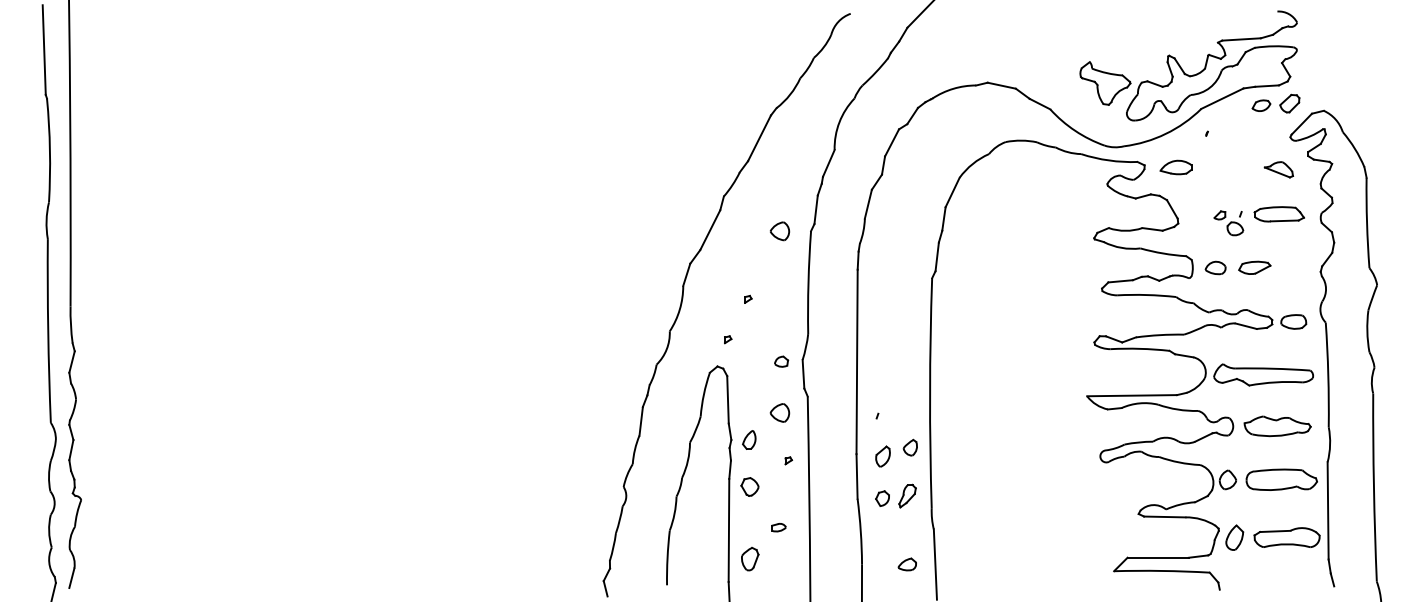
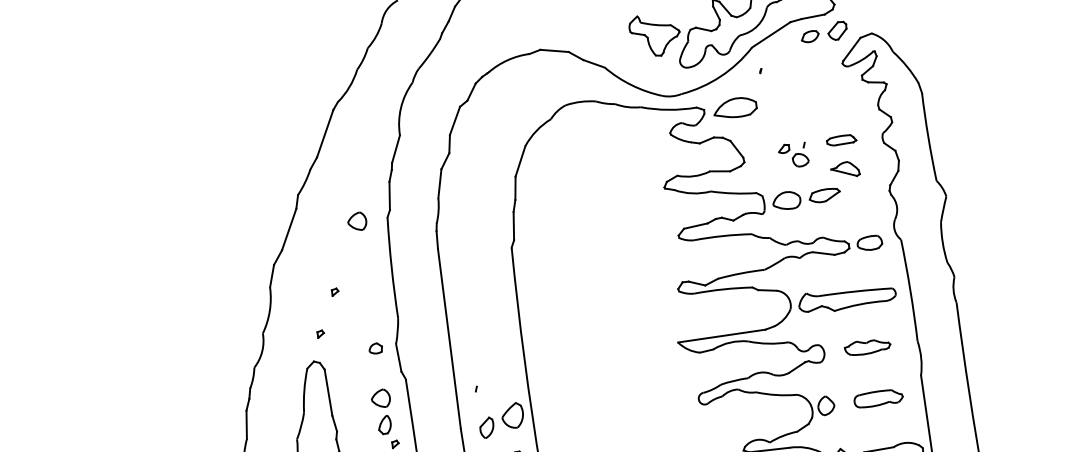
part: (1175, 167) -> (734, 108), size x1.4
part: (1278, 169) -> (844, 169), moved
part: (1278, 214) -> (840, 140), size x0.6
part: (1215, 267) -> (786, 200), size x1.4
part: (1277, 426) -> (867, 347), size x0.7
part: (749, 439) -> (384, 424), moved
part: (909, 447) -> (511, 415), size x1.6
part: (1281, 479) -> (878, 398), size x0.7

